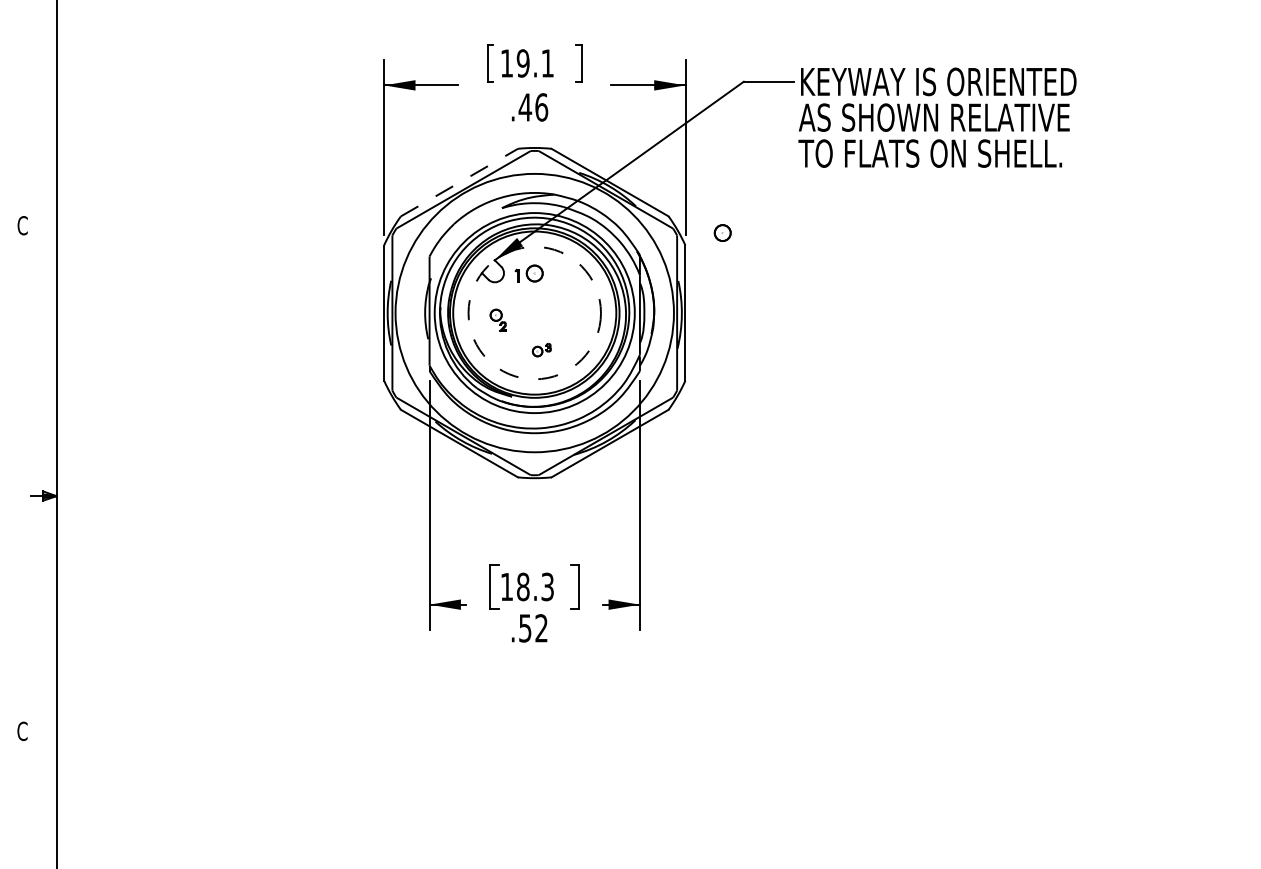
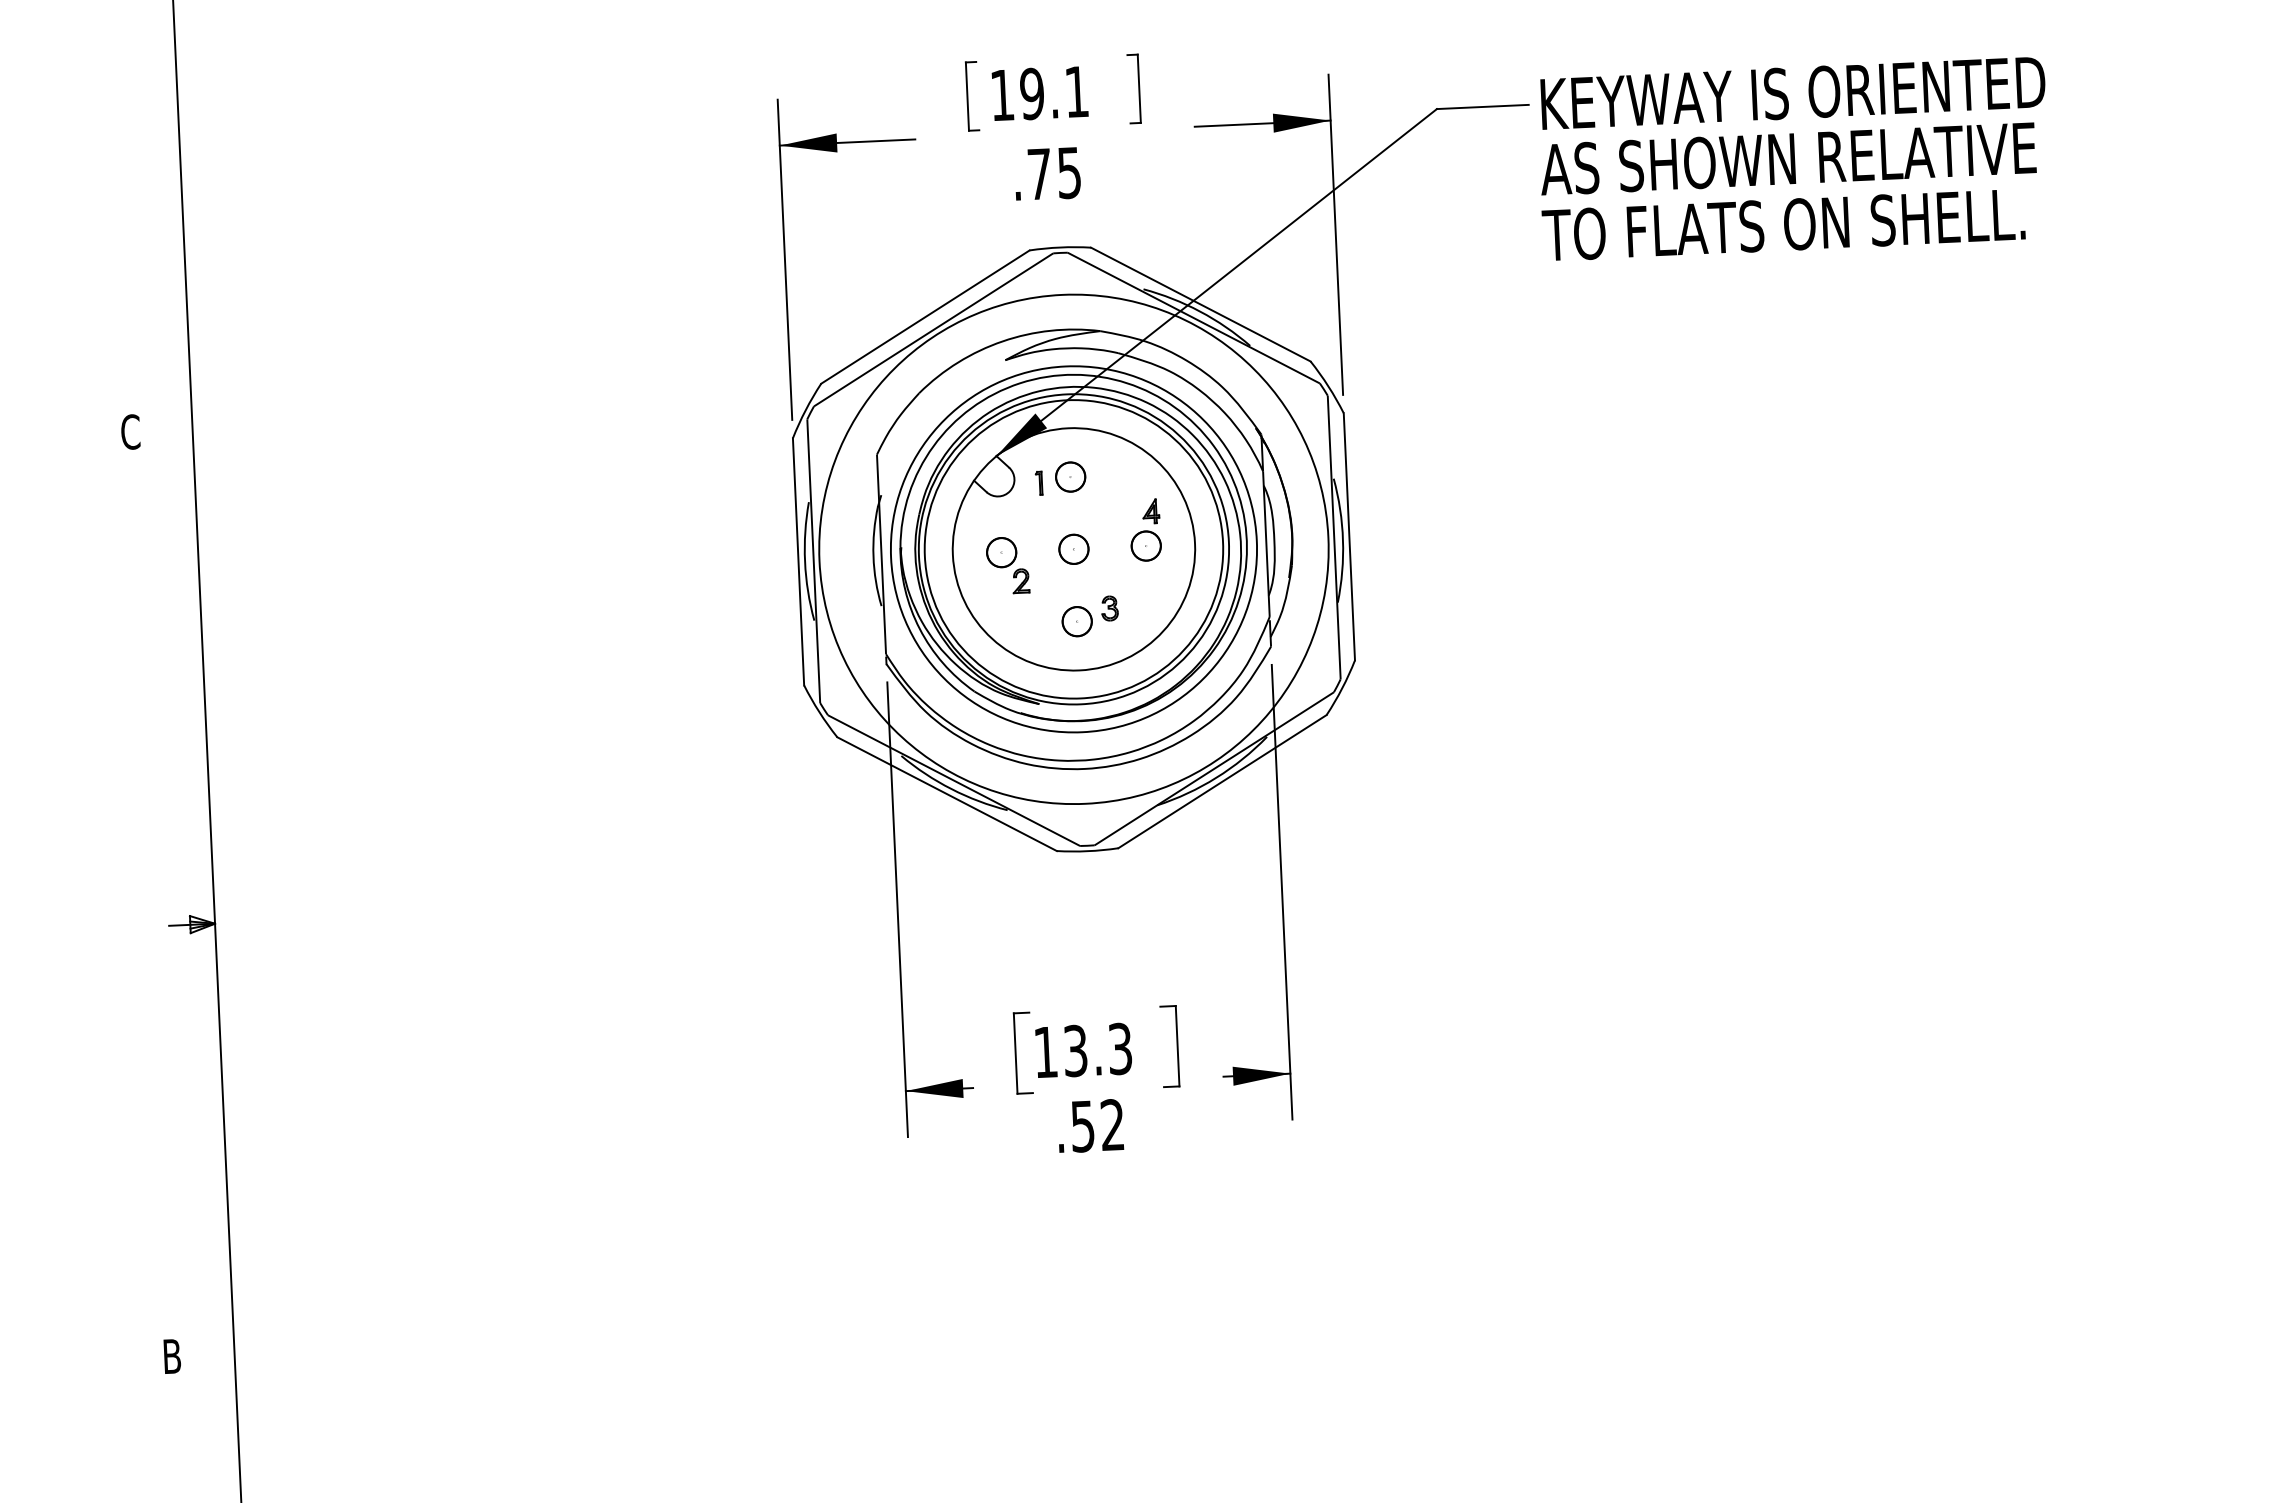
text: (533, 107) -> (1054, 173), .46 -> .75
line: (459, 182) -> (925, 316), dashed -> solid
part: (722, 232) -> (1073, 548), moved
part: (574, 303) -> (1145, 528), added
circle: (534, 312) -> (1073, 548), dashed -> solid
part: (498, 320) -> (1008, 565), size x1.43
part: (541, 349) -> (1089, 615), size x1.67
text: (523, 586) -> (1076, 1050), 18.3 -> 13.3
text: (22, 731) -> (172, 1356), C -> B

